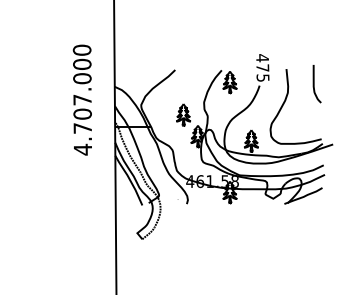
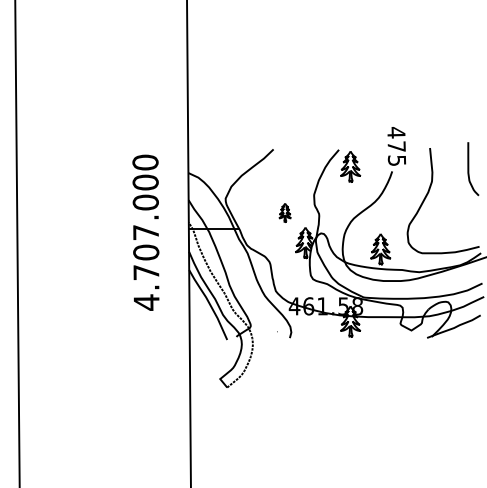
text: (82, 99) -> (145, 232), moved
part: (183, 114) -> (284, 212), size x0.6

